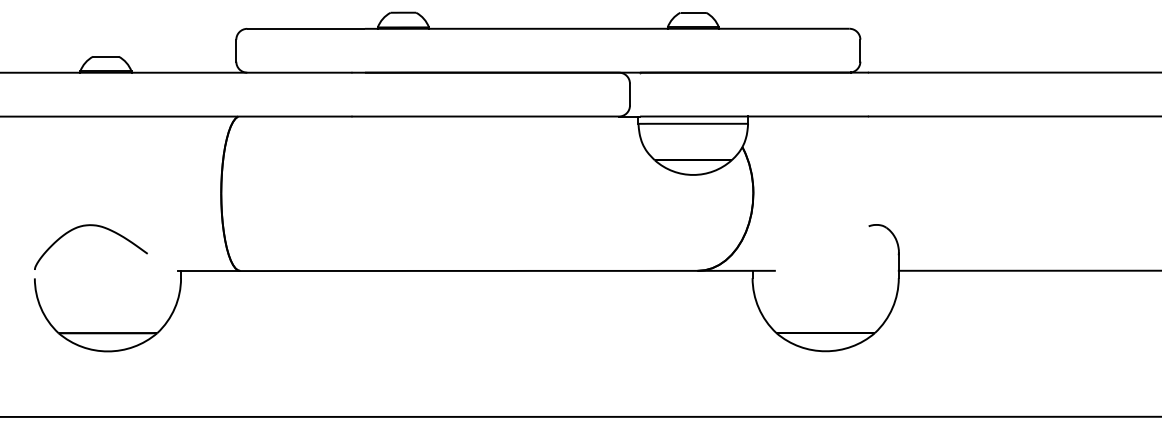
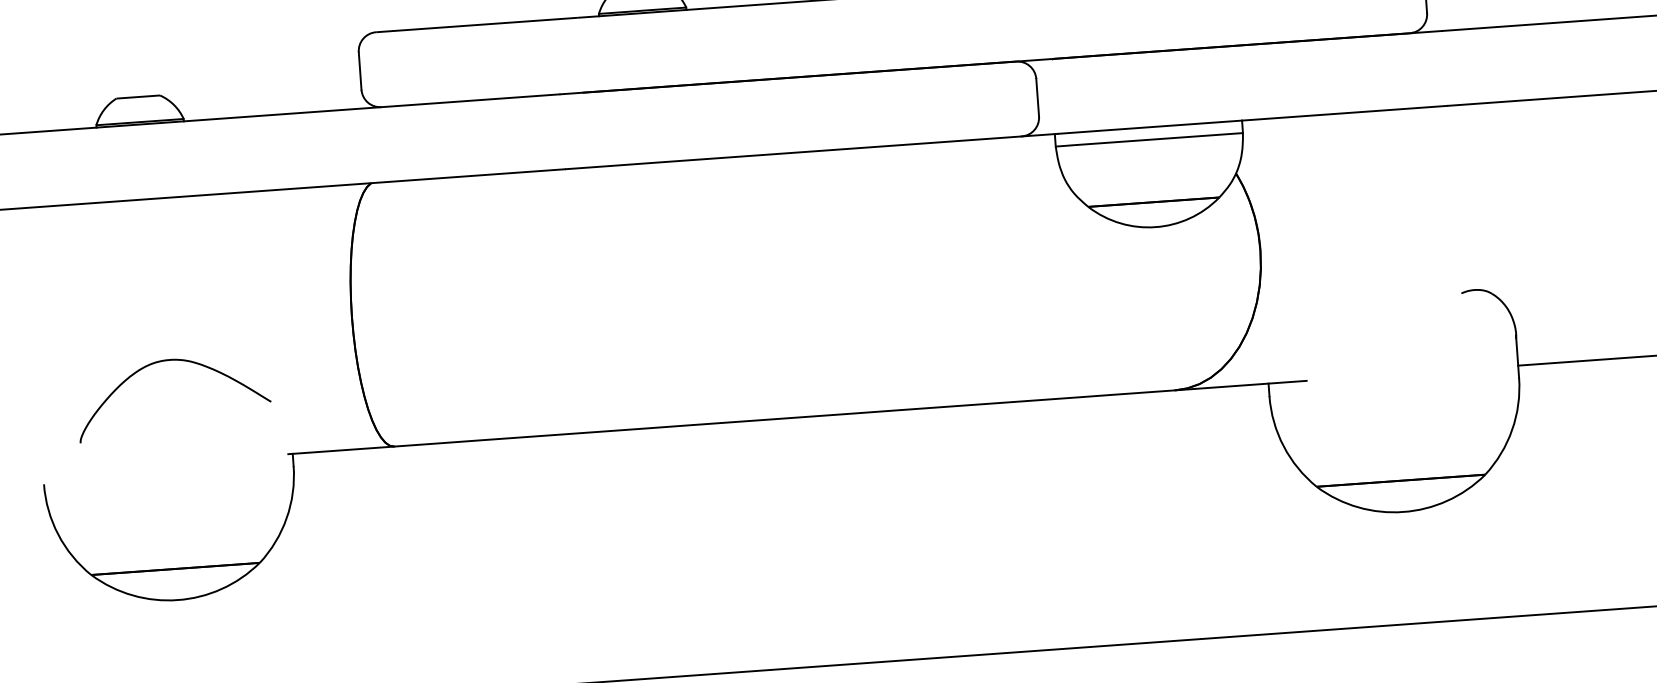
curve: (89, 226) -> (168, 362), moved

